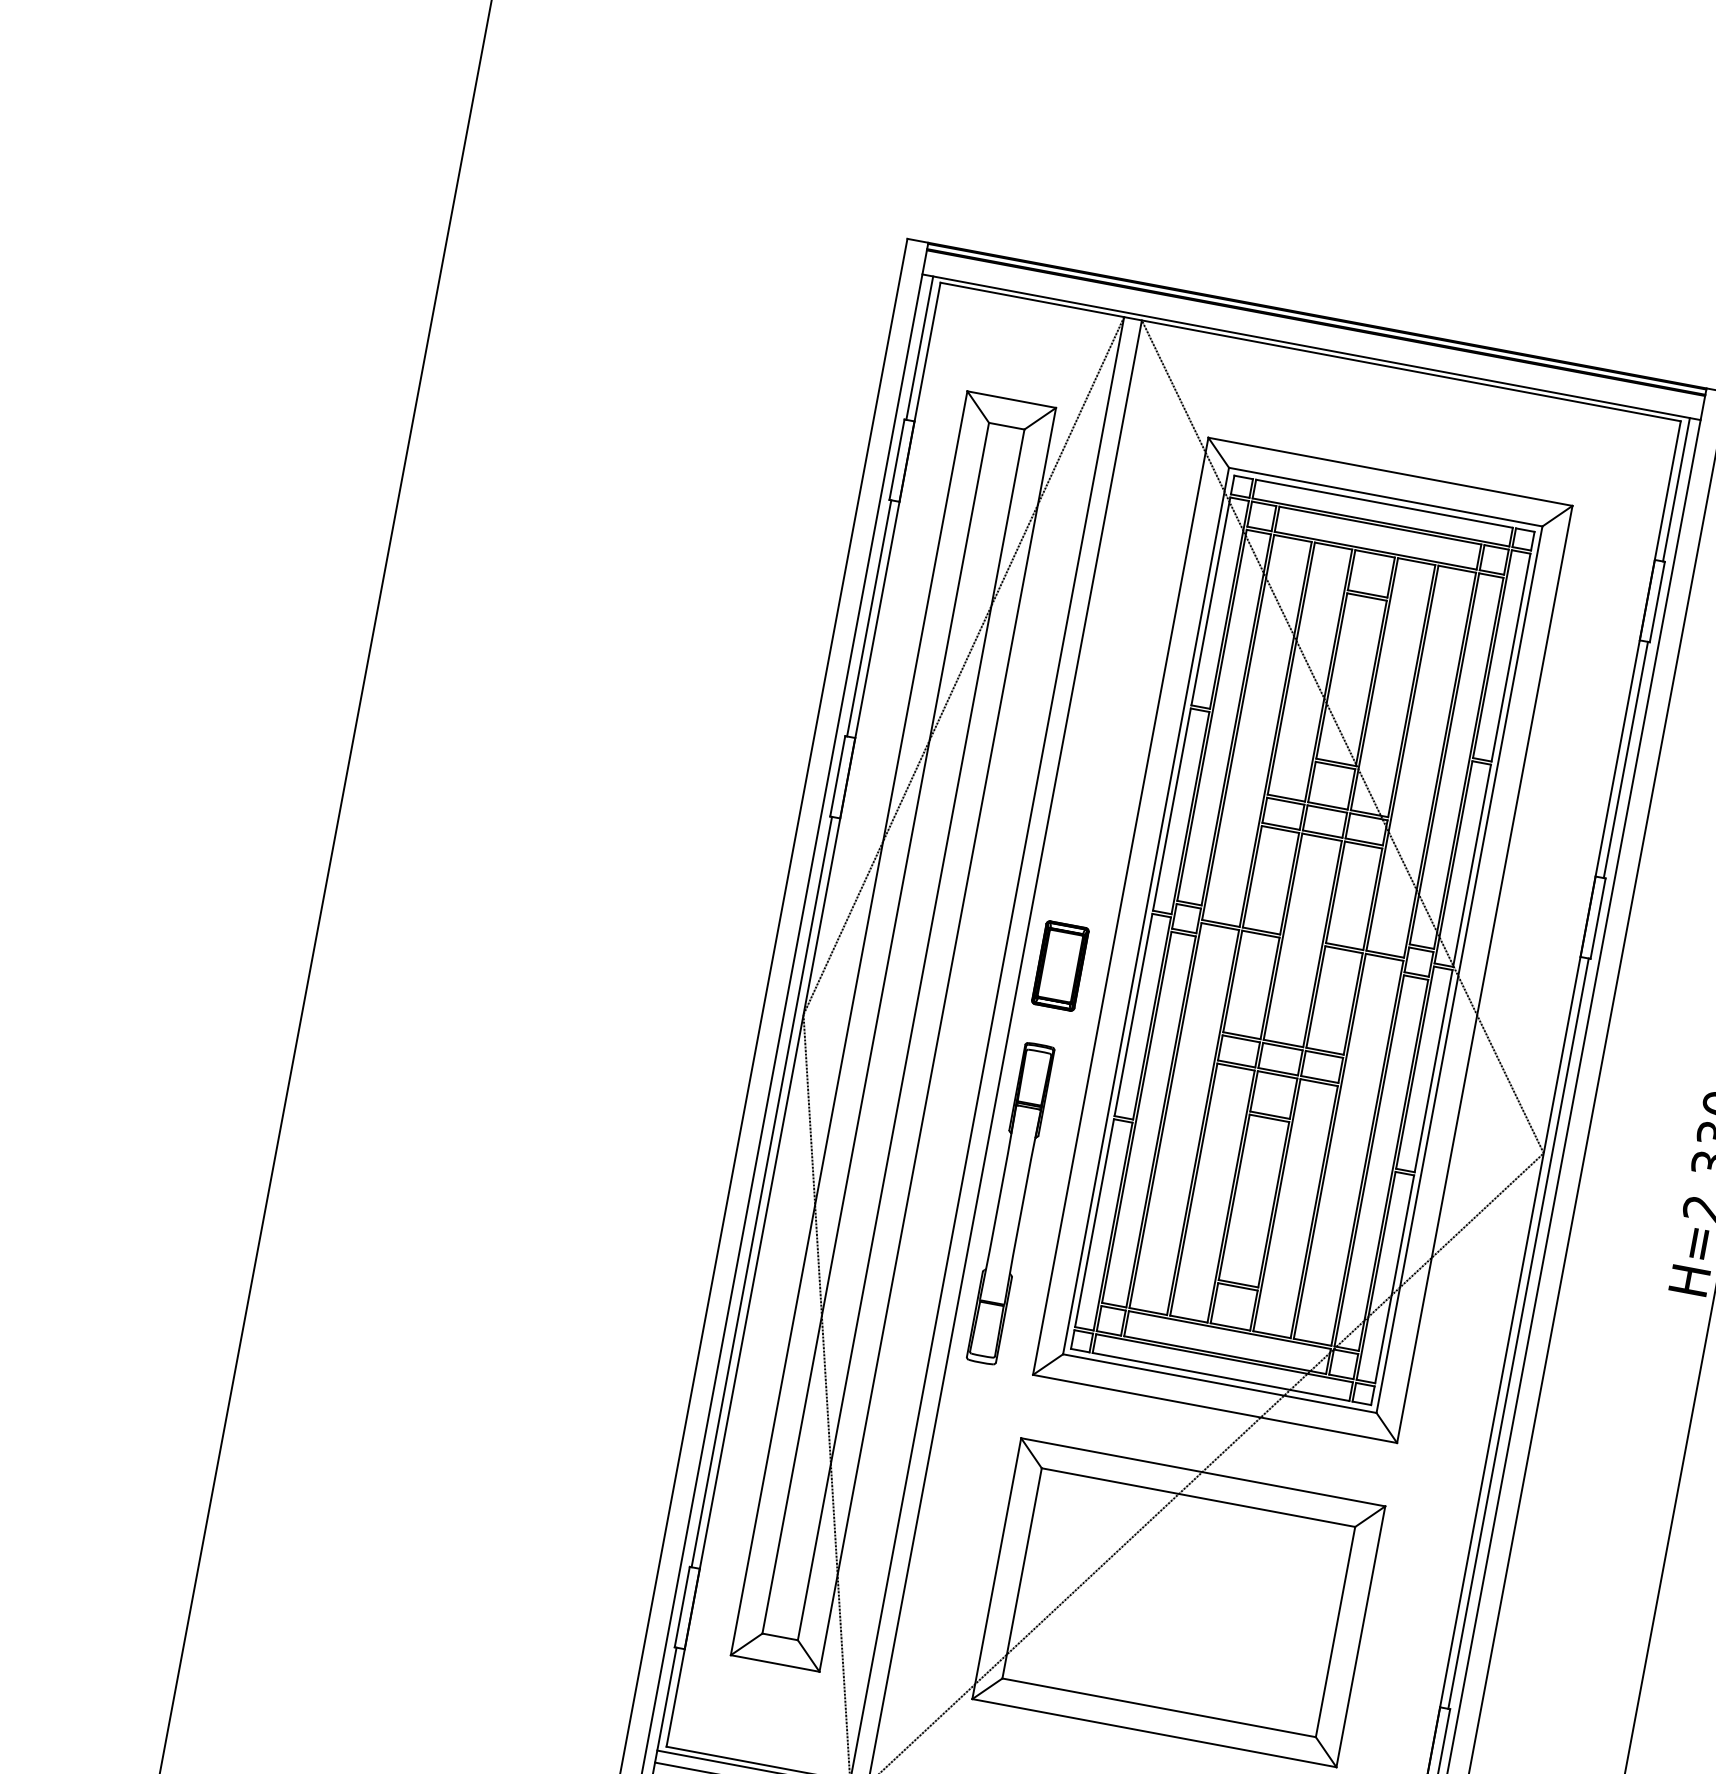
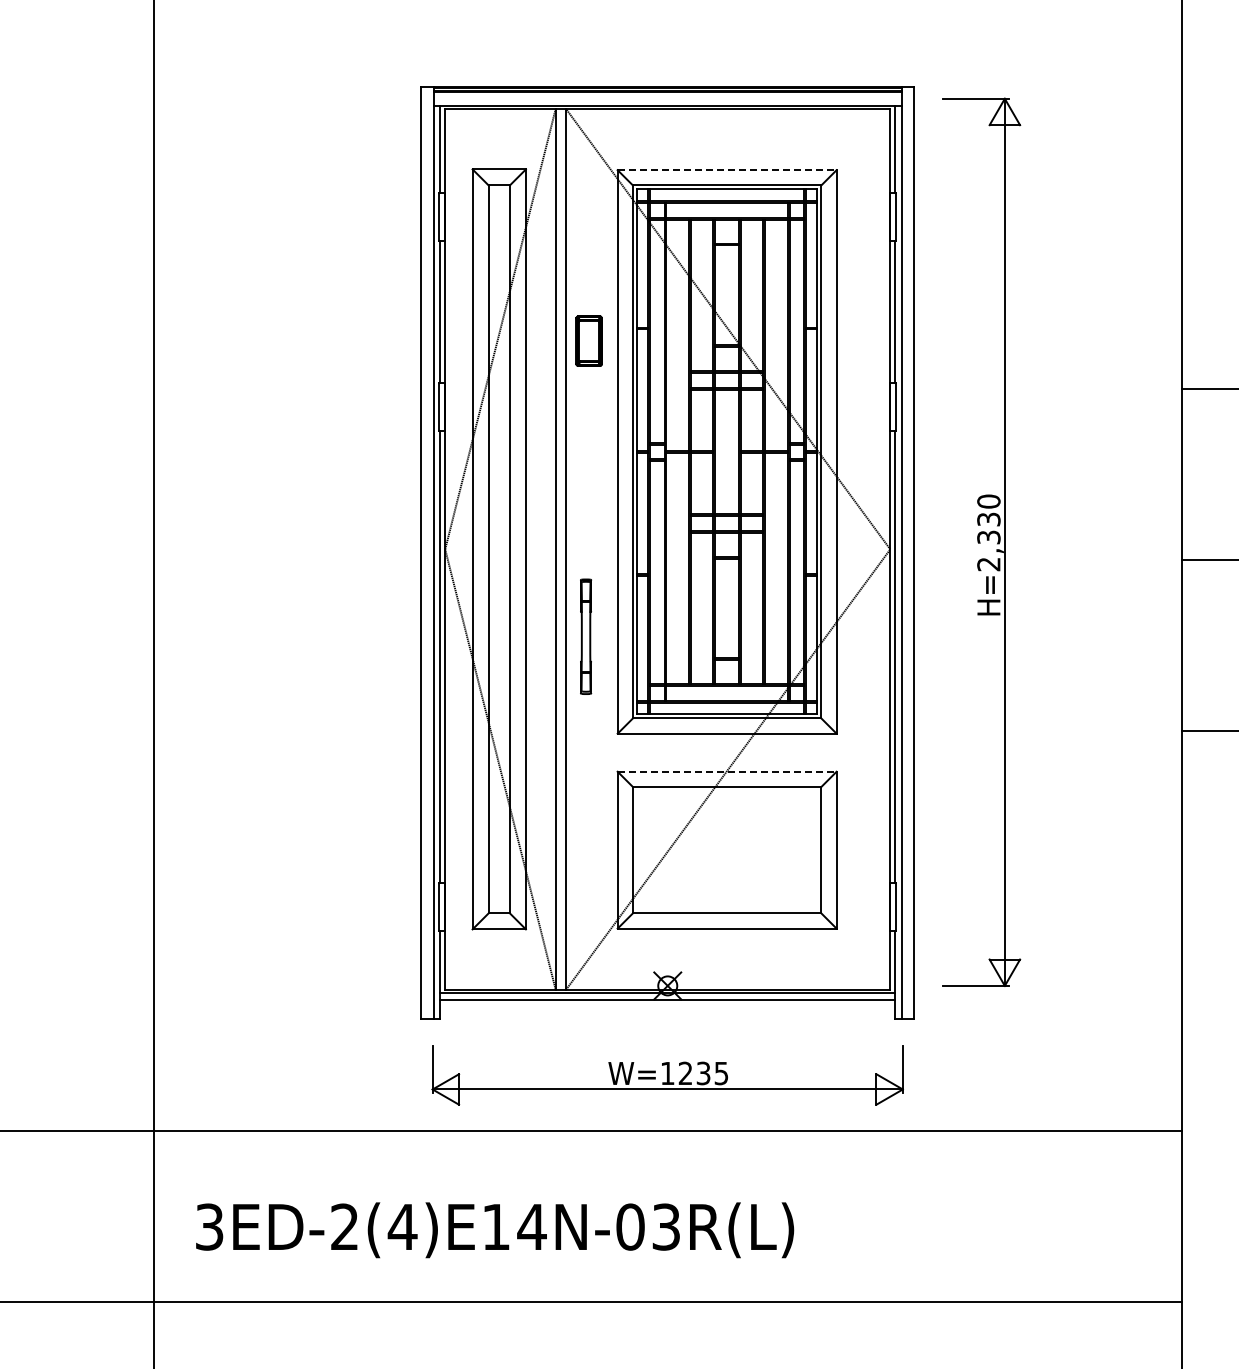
line: (1390, 472) -> (727, 170), solid -> dashed
part: (1059, 964) -> (588, 340), moved
part: (1009, 1203) -> (585, 636), size x0.6
line: (1203, 1471) -> (727, 771), solid -> dashed

